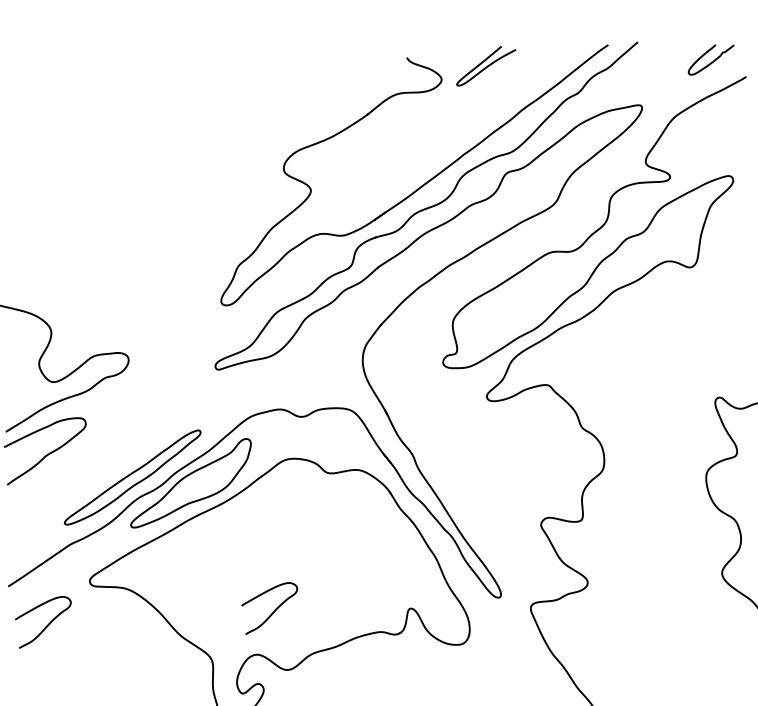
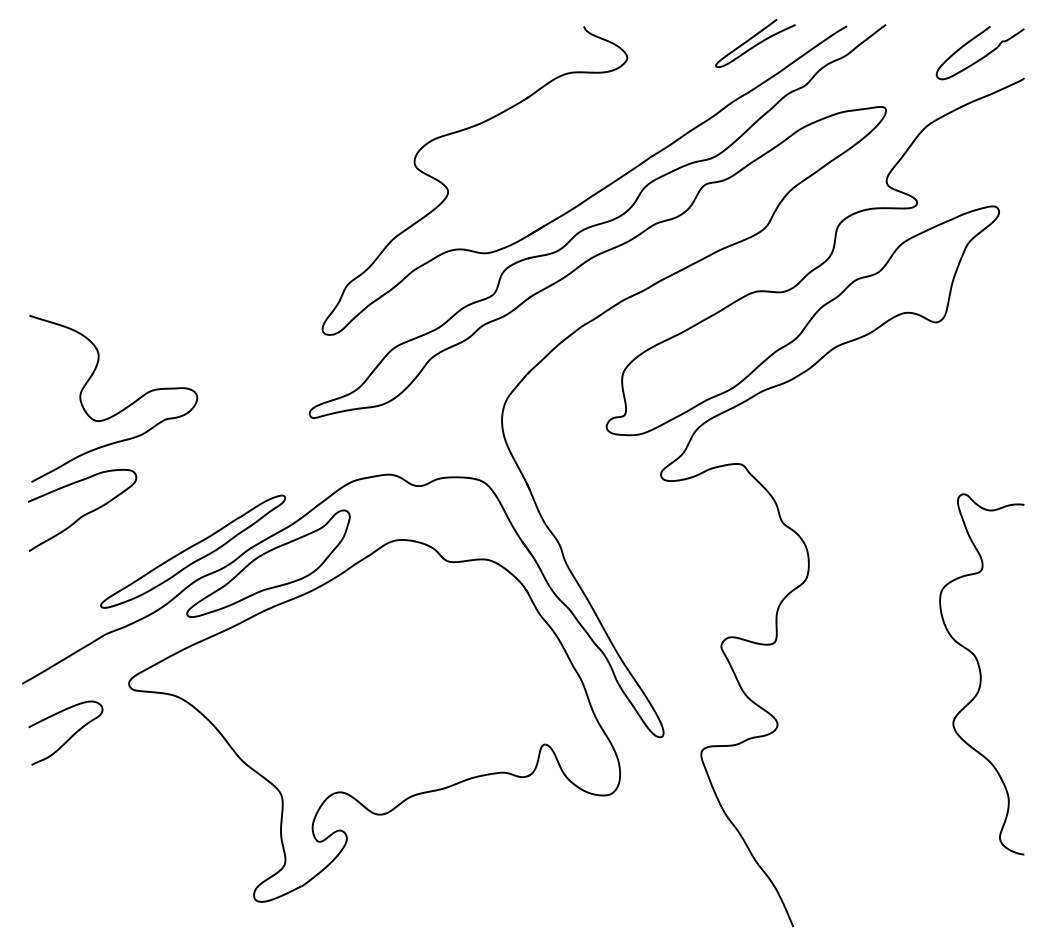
part: (710, 59) -> (979, 53), size x1.43
curve: (486, 66) -> (755, 44), moved
curve: (273, 610) -> (366, 736), removed

